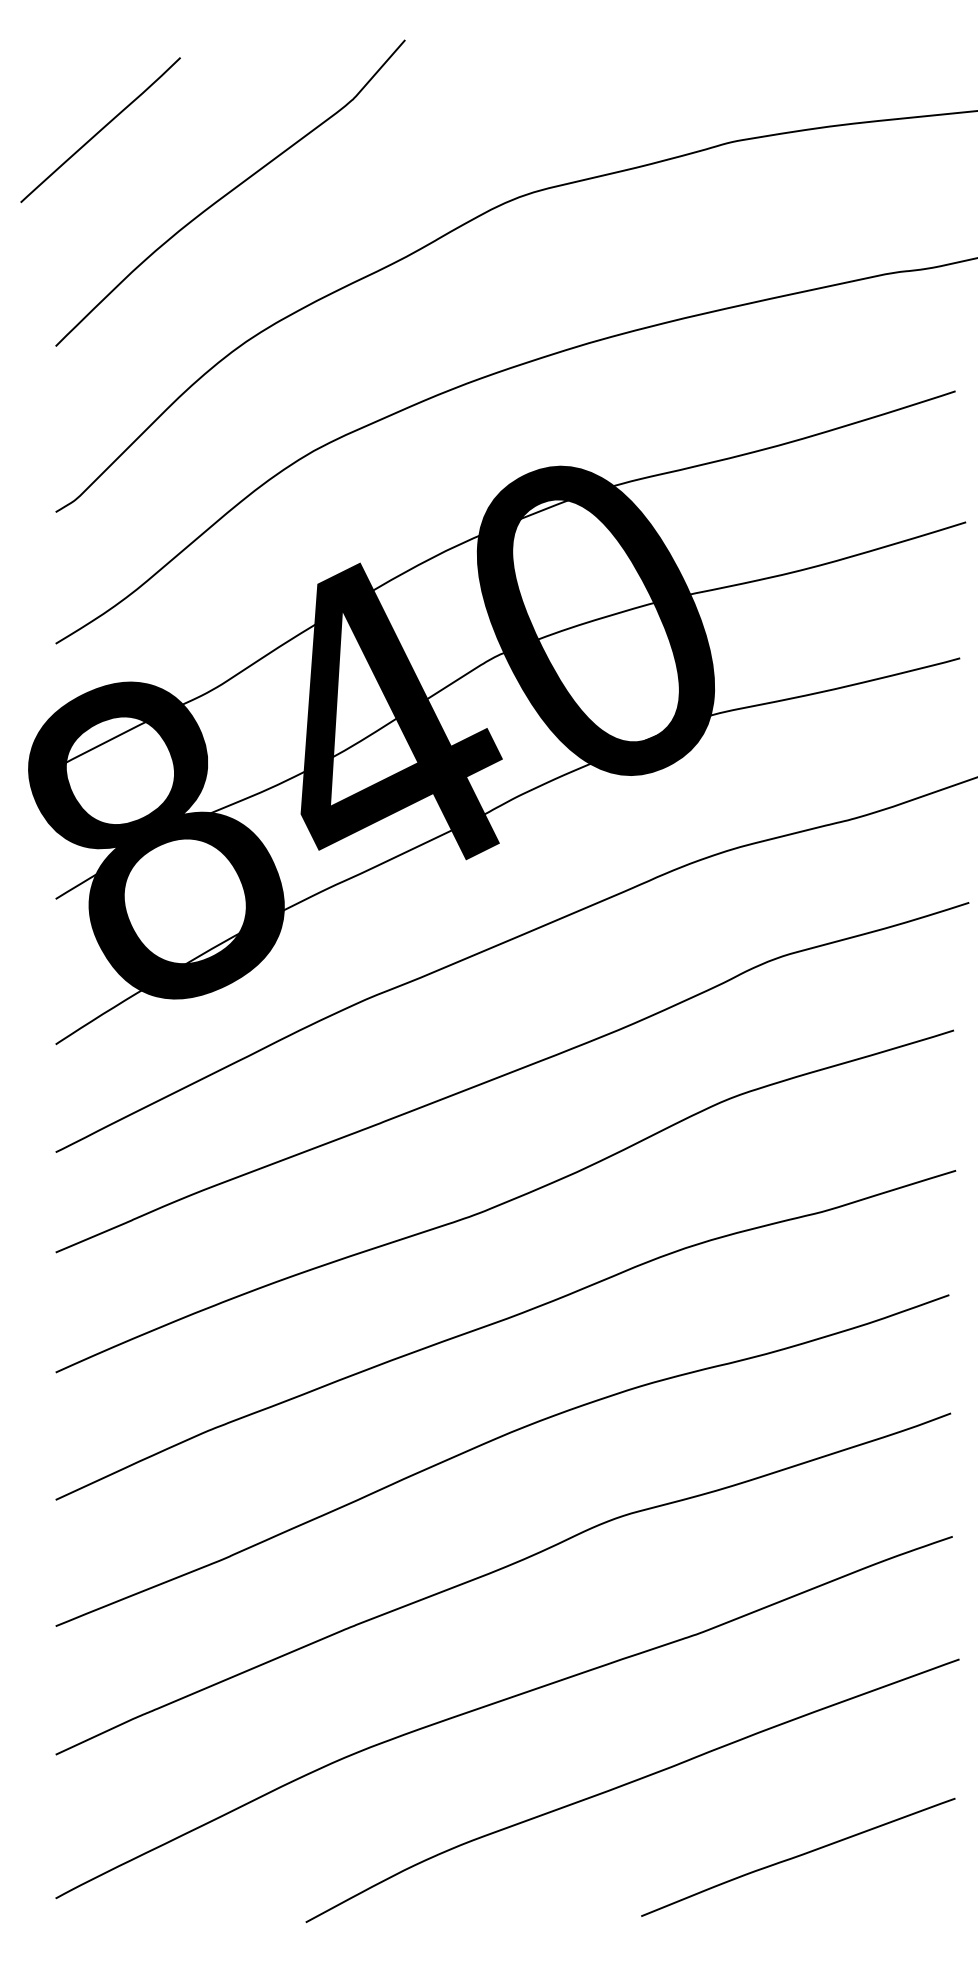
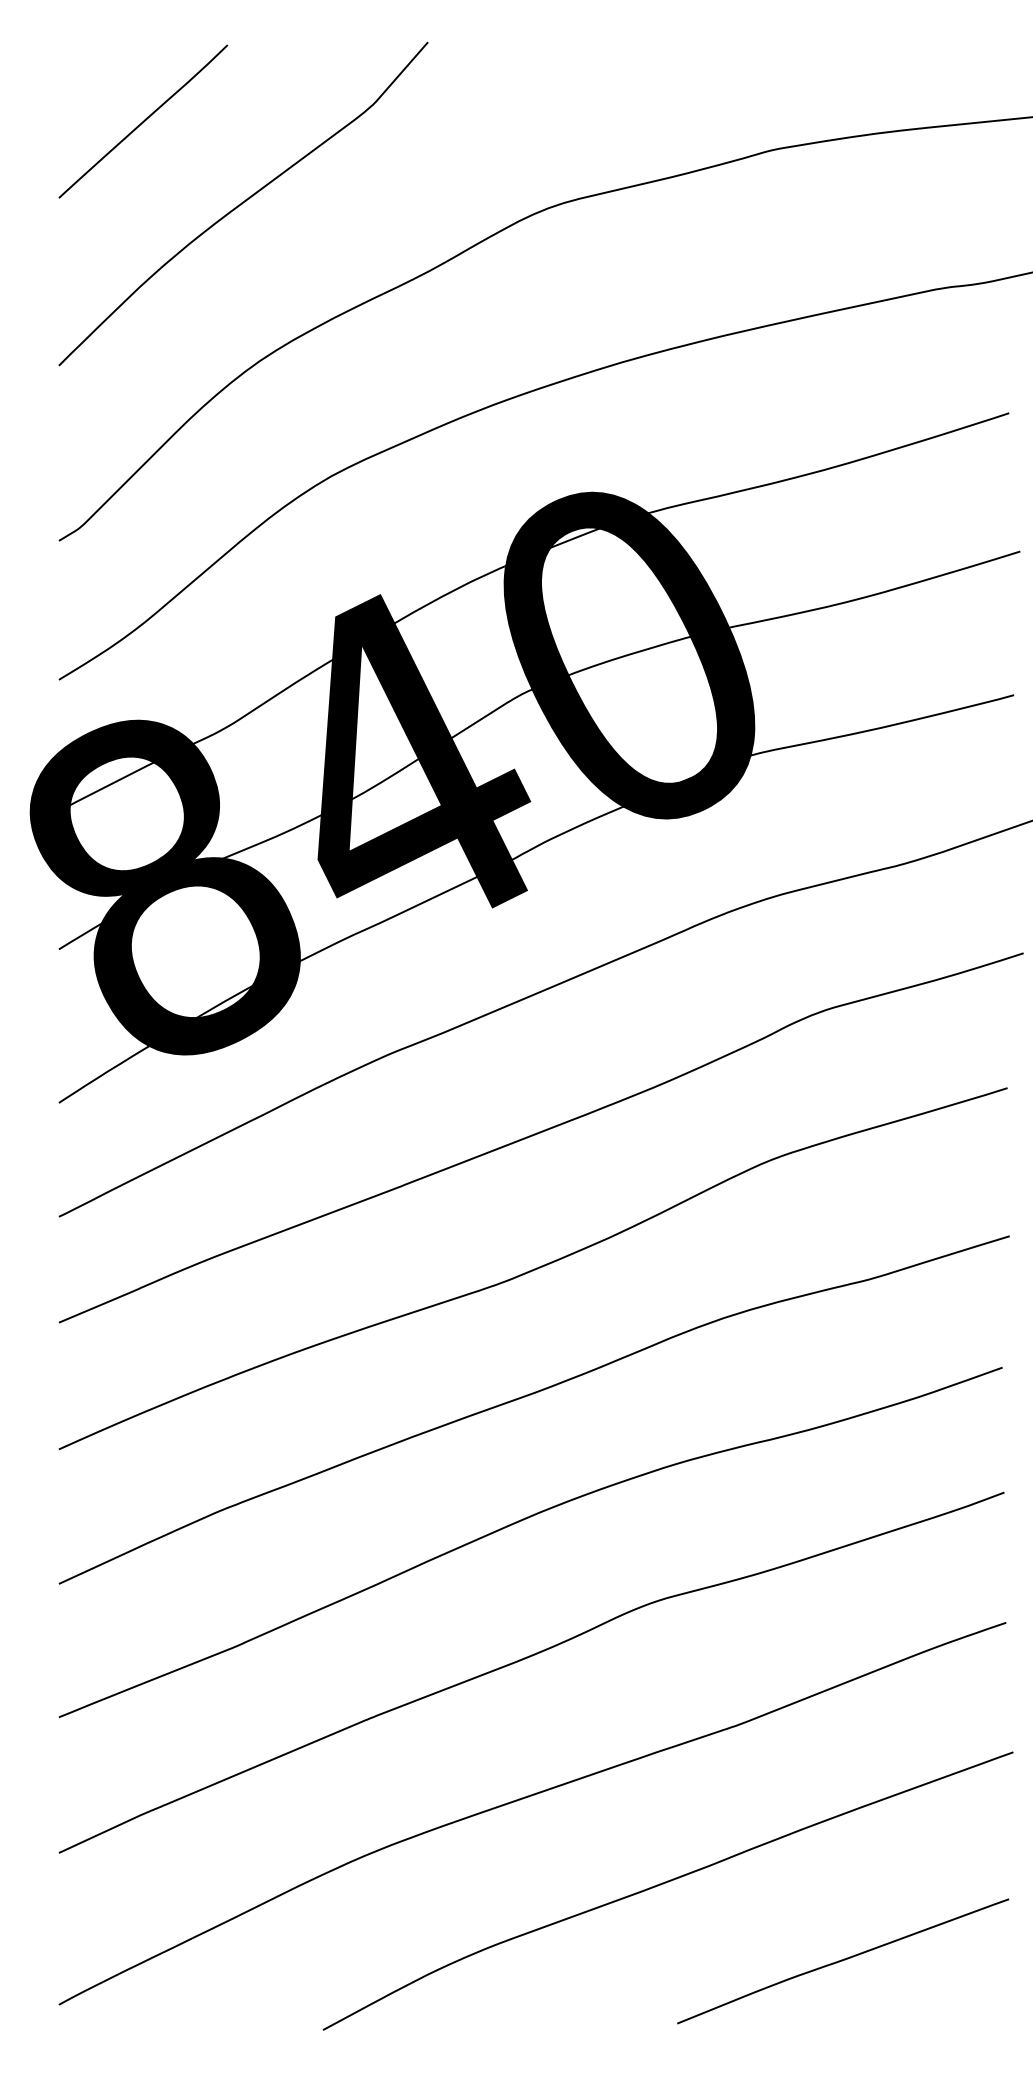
line: (100, 130) -> (143, 121), moved

